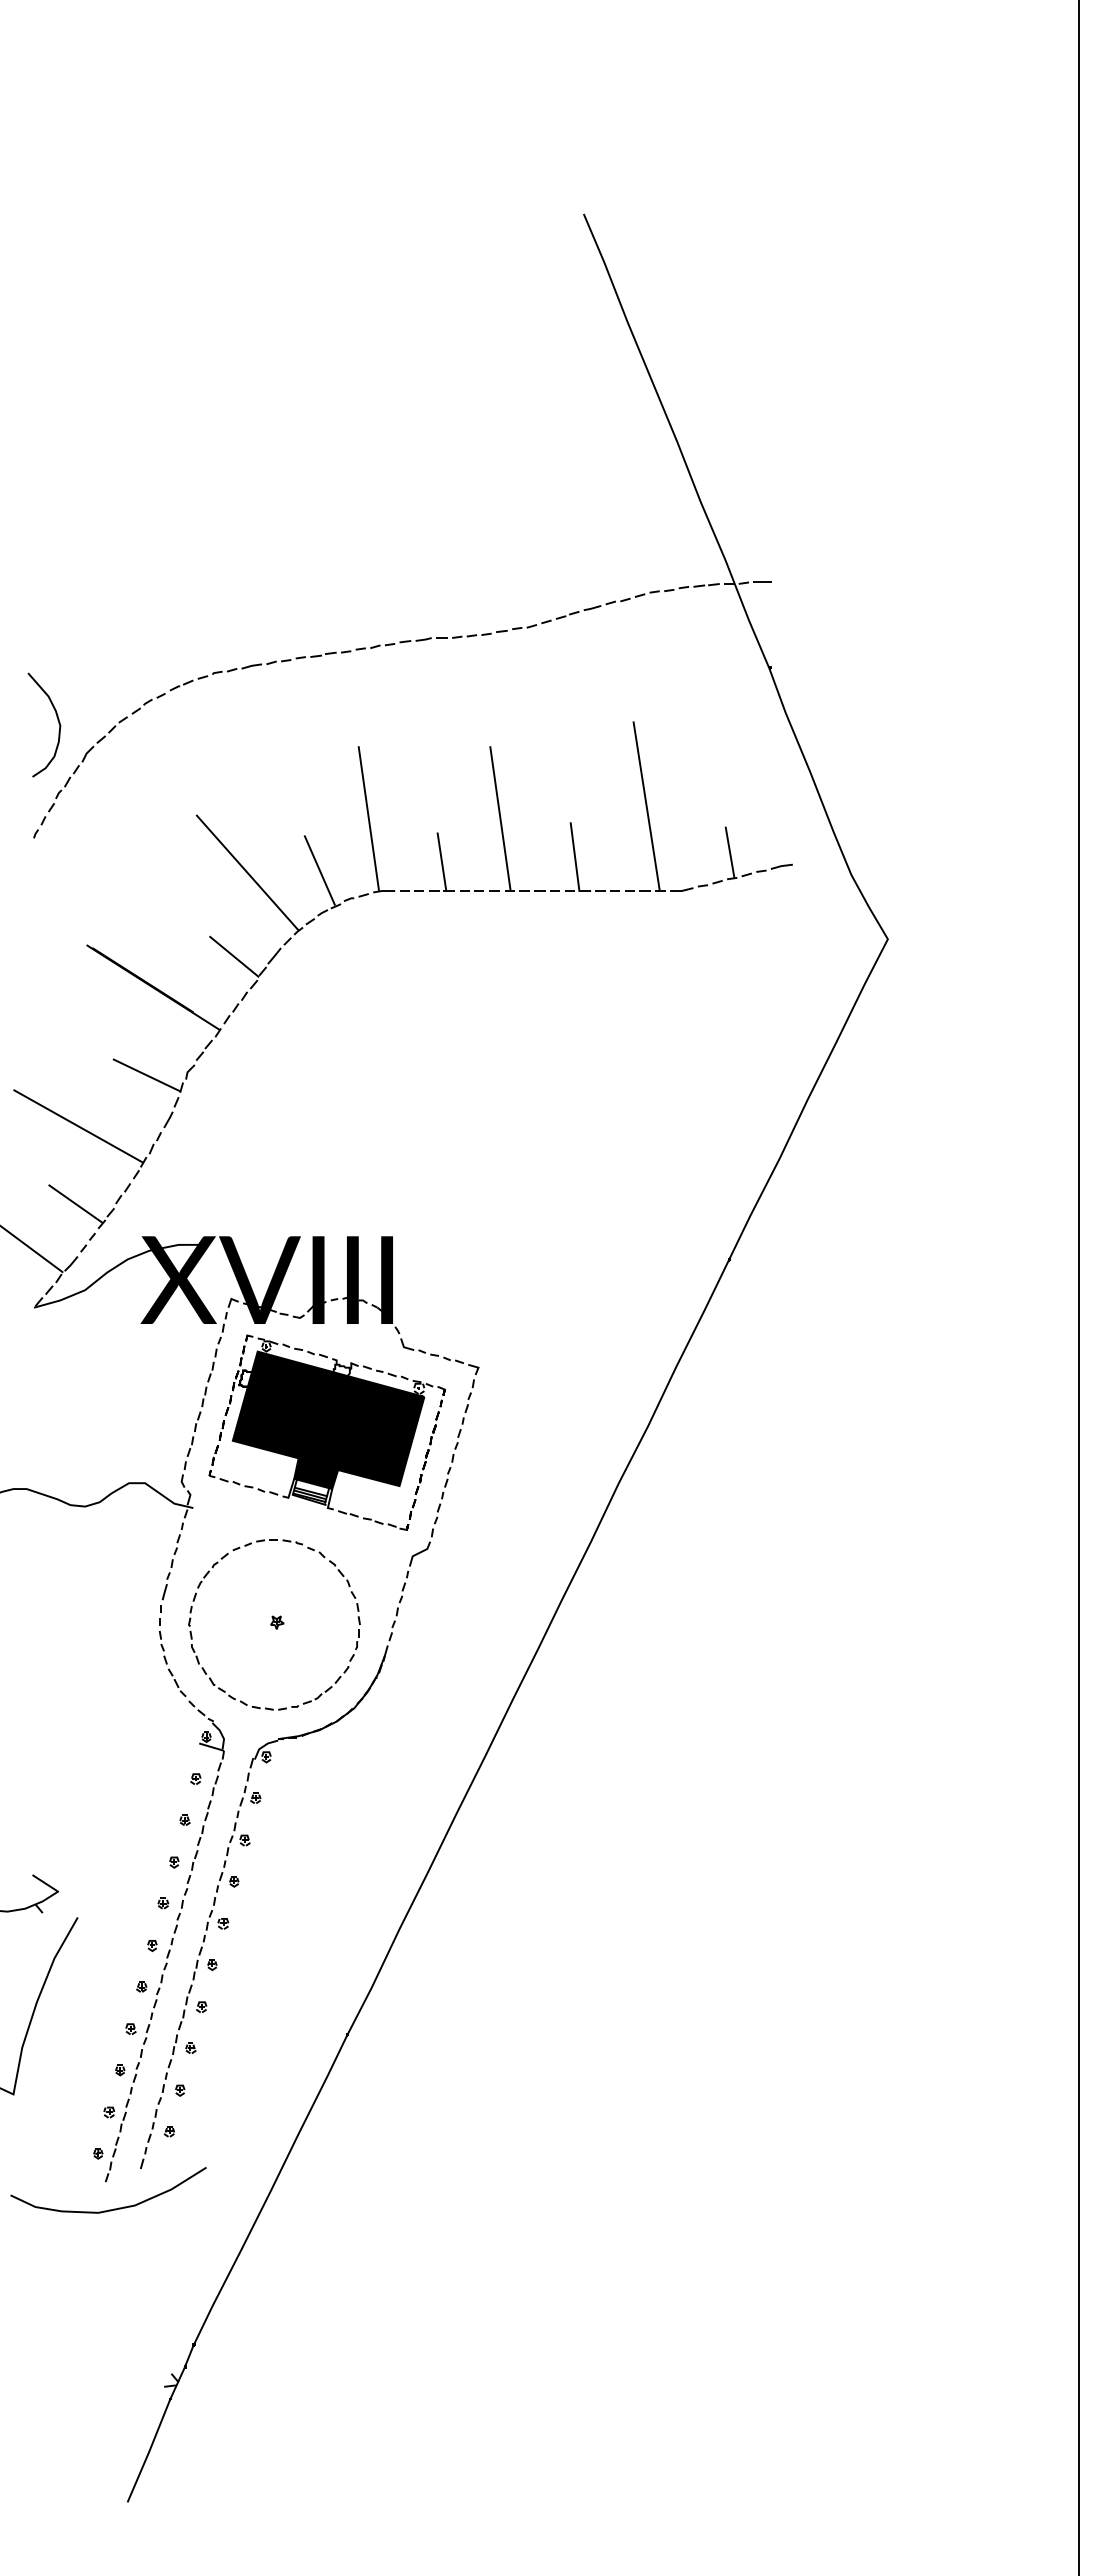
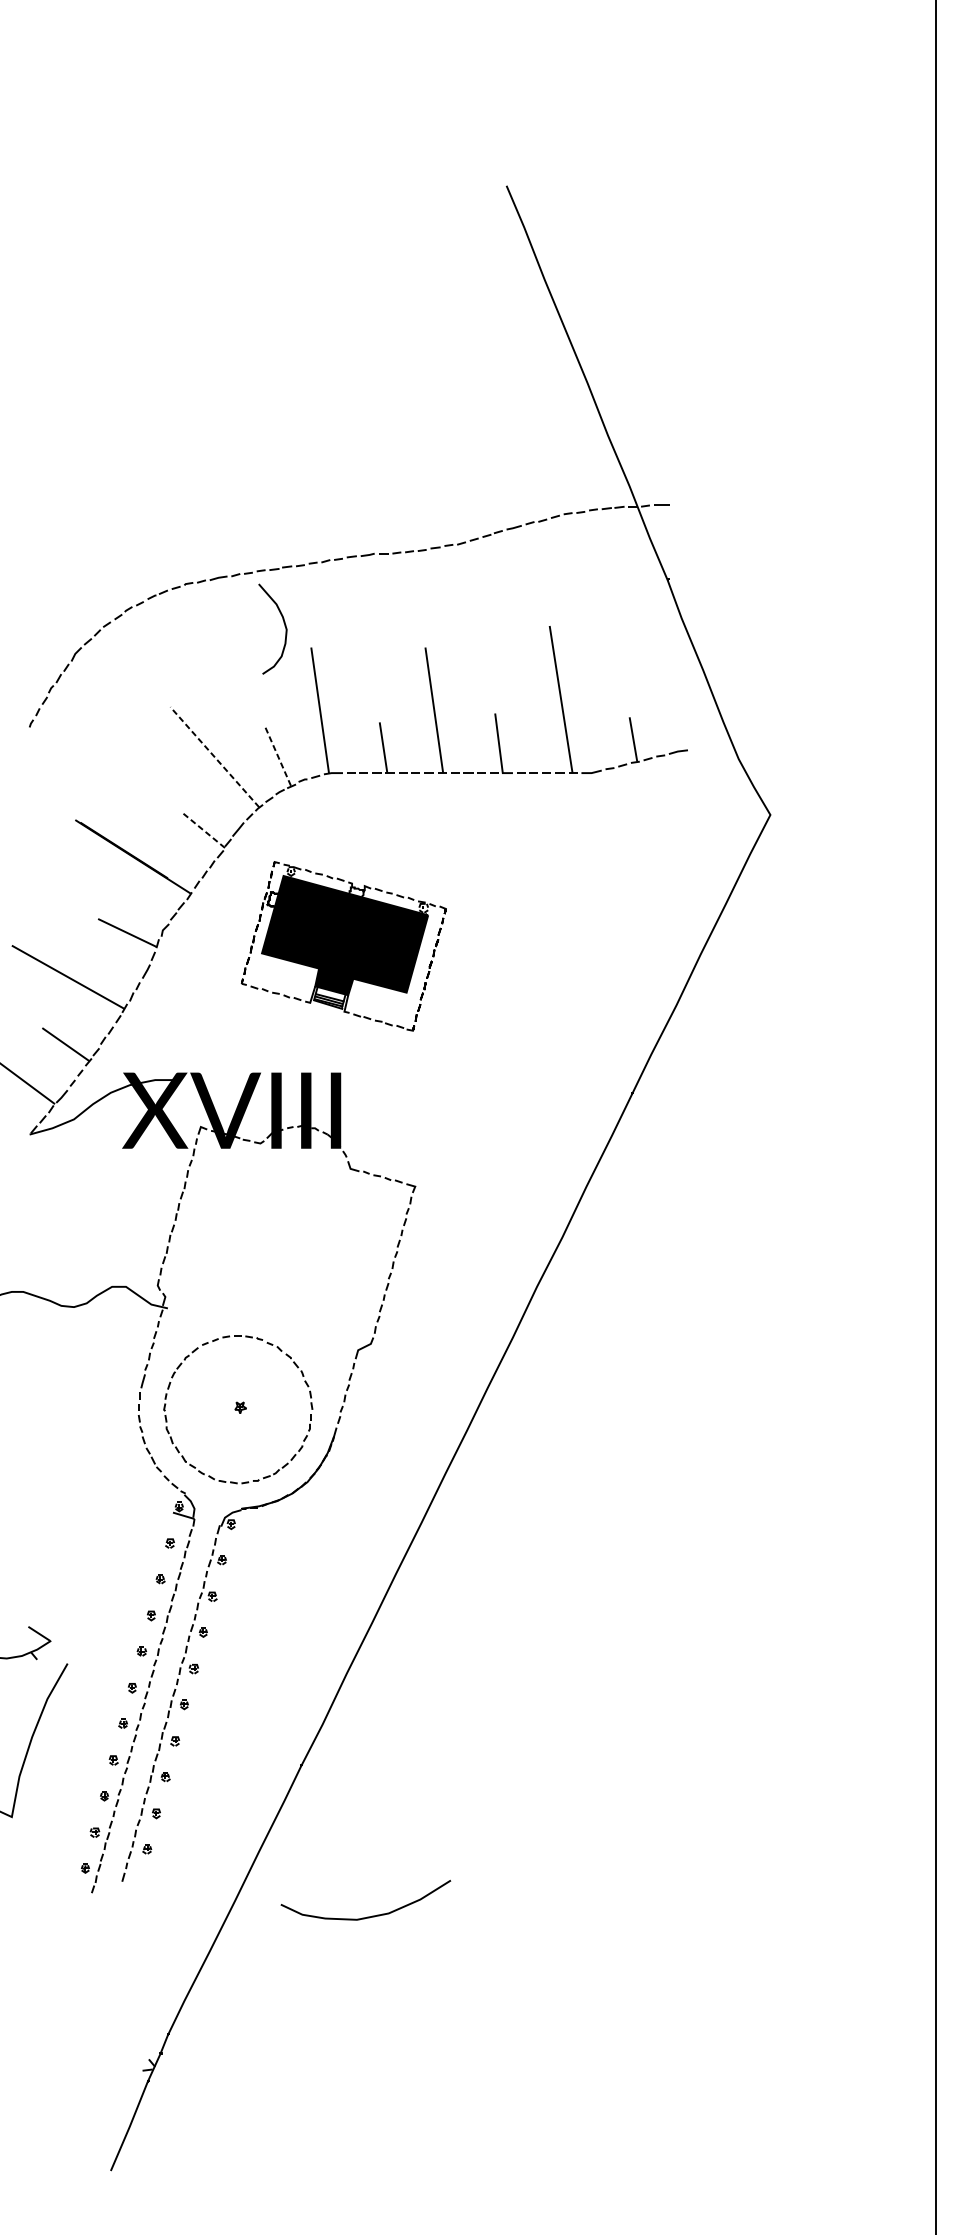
curve: (57, 720) -> (284, 625), moved
line: (319, 870) -> (277, 755), solid -> dashed
line: (247, 872) -> (214, 757), solid -> dashed
line: (233, 956) -> (202, 829), solid -> dashed
part: (326, 1432) -> (343, 946), moved
curve: (113, 2208) -> (370, 1916), moved

